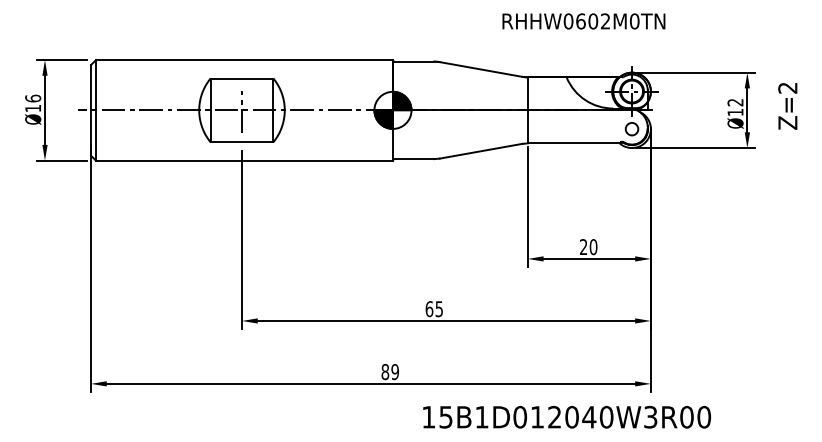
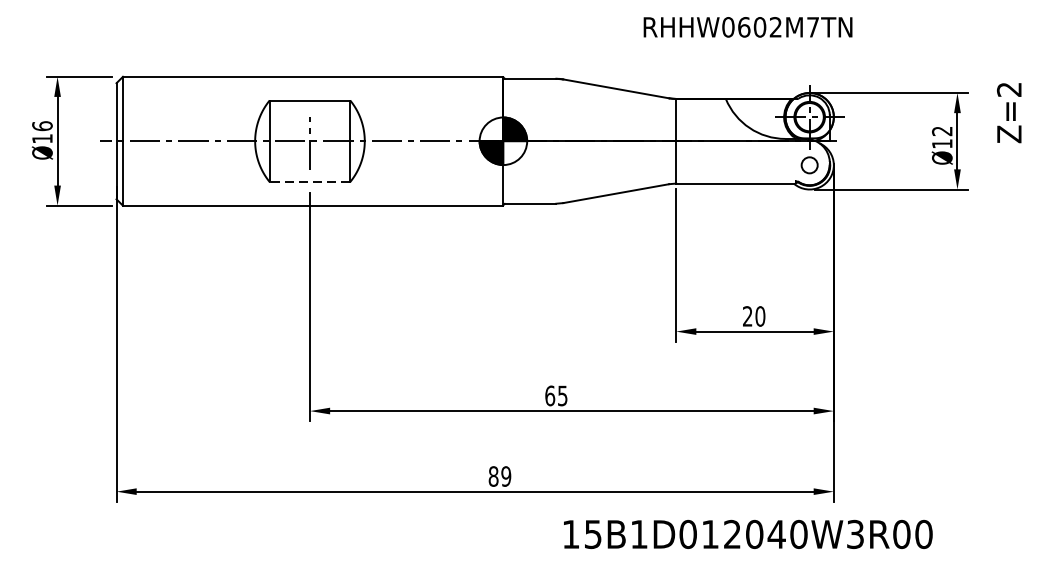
text: (634, 21) -> (812, 27), RHHW0602M0TN -> RHHW0602M7TN
text: (787, 106) -> (1008, 113), moved
line: (241, 142) -> (309, 182), solid -> dashed
text: (567, 417) -> (748, 534), moved

